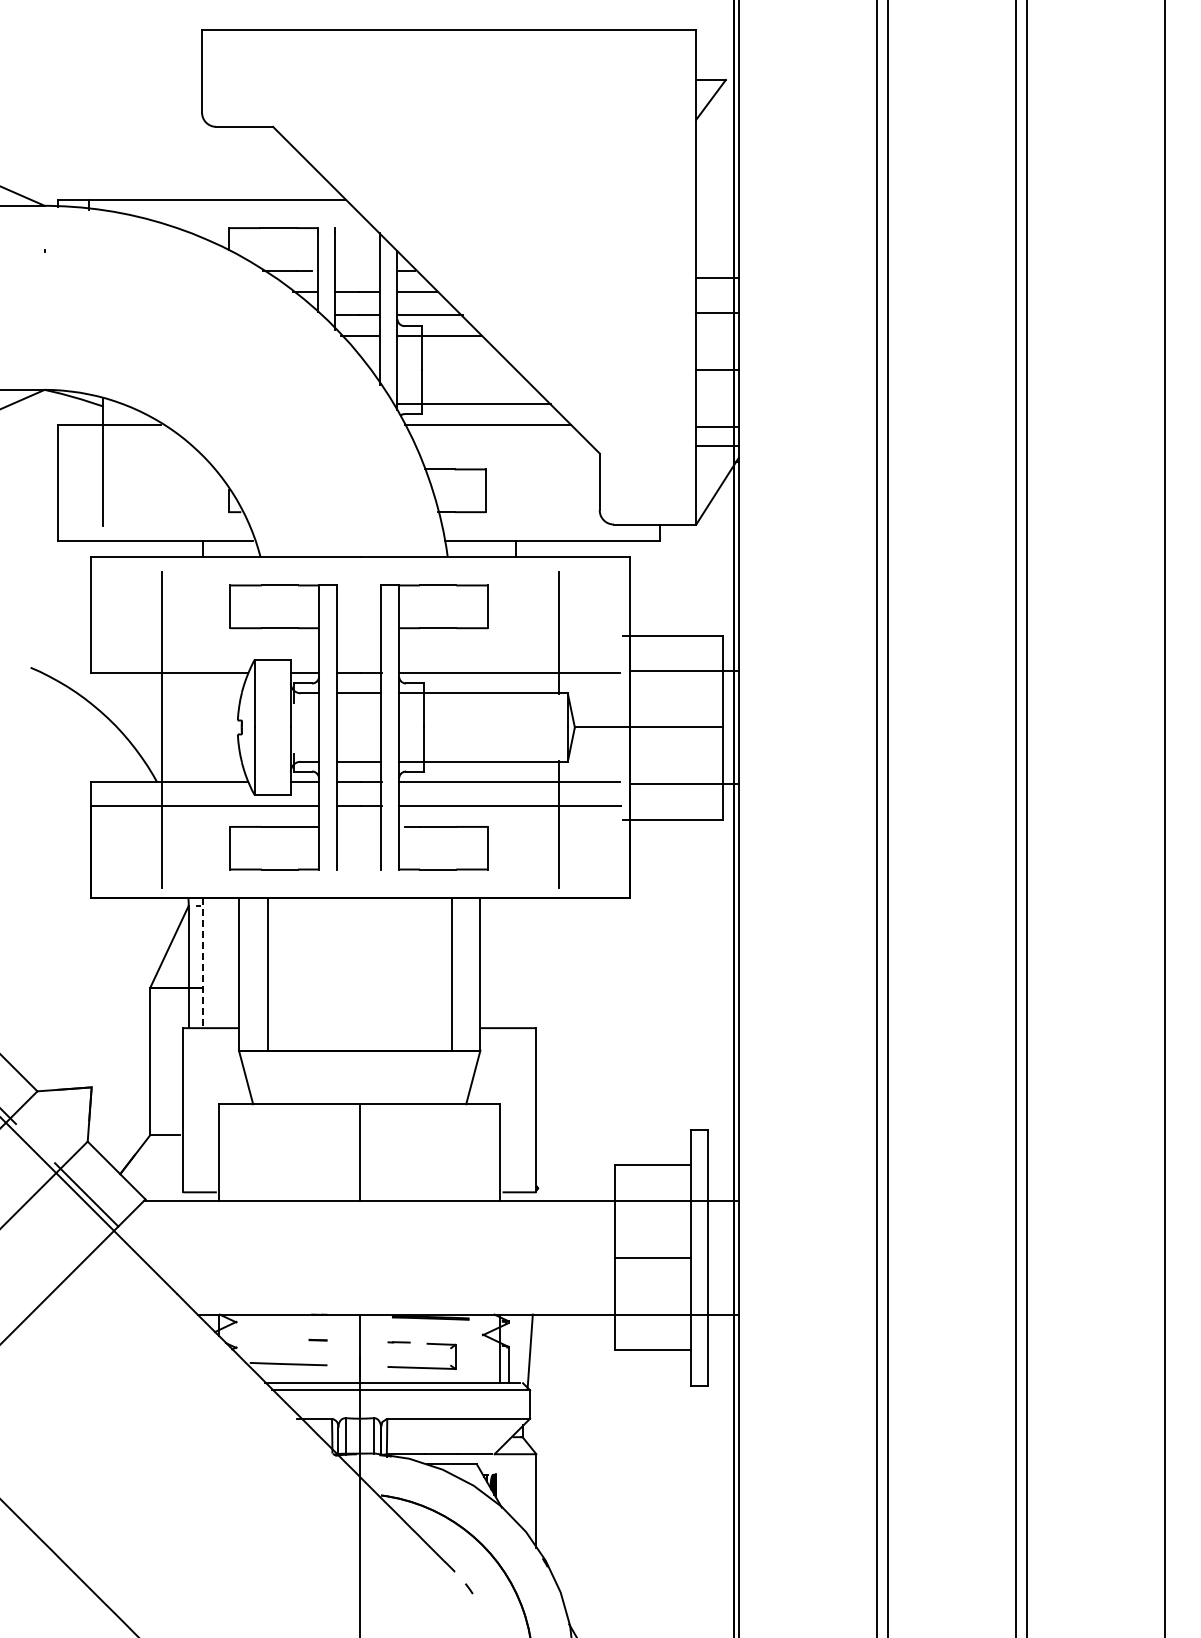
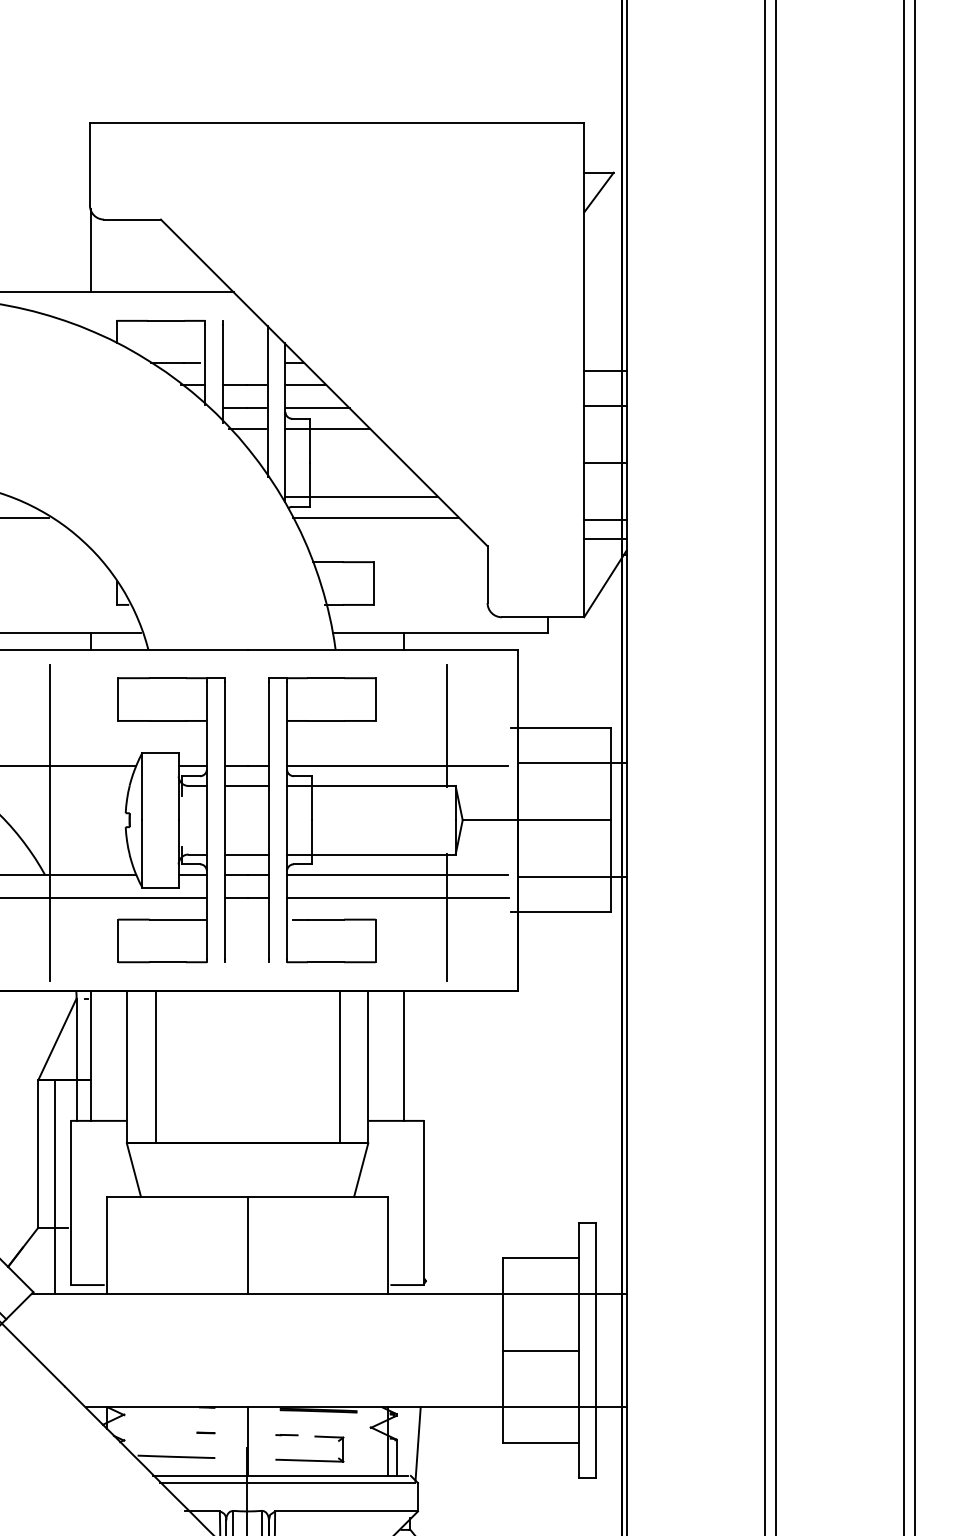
line: (203, 157) -> (91, 250), added
line: (203, 963) -> (91, 1056), dashed -> solid
line: (515, 963) -> (403, 1056), added
line: (167, 1093) -> (55, 1186), added

